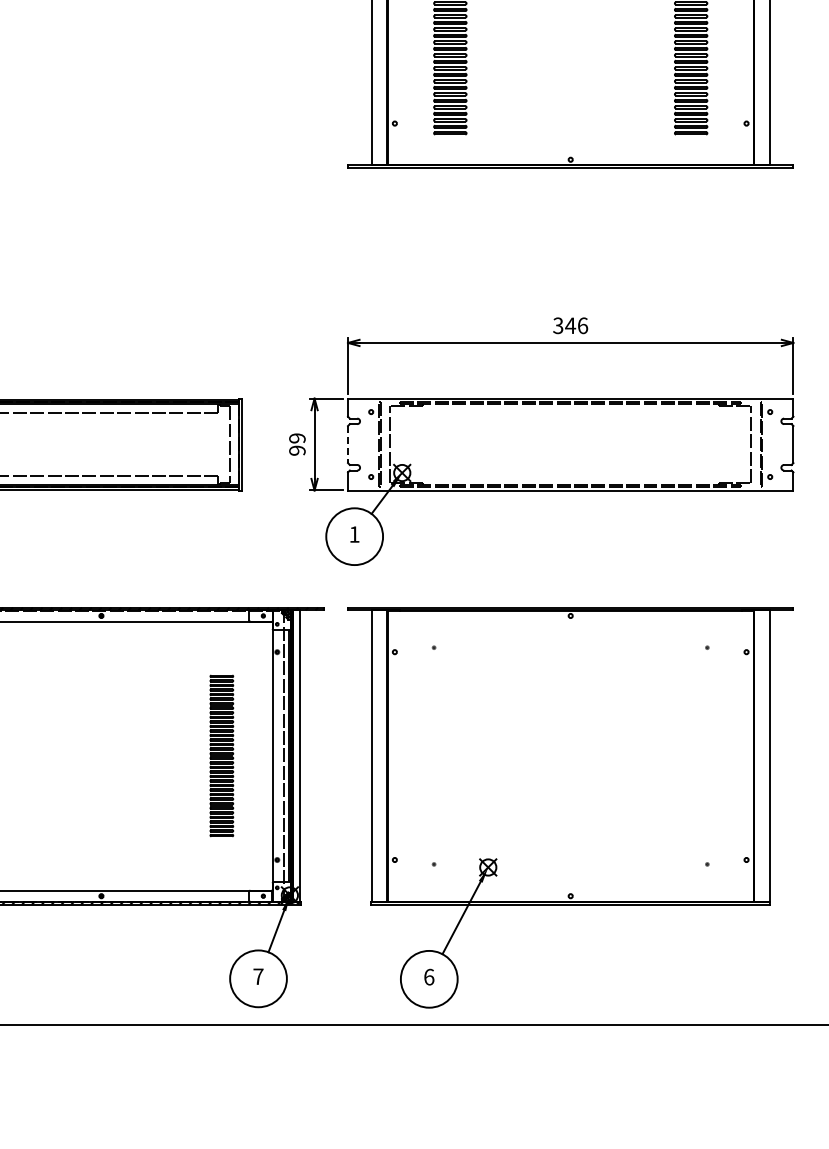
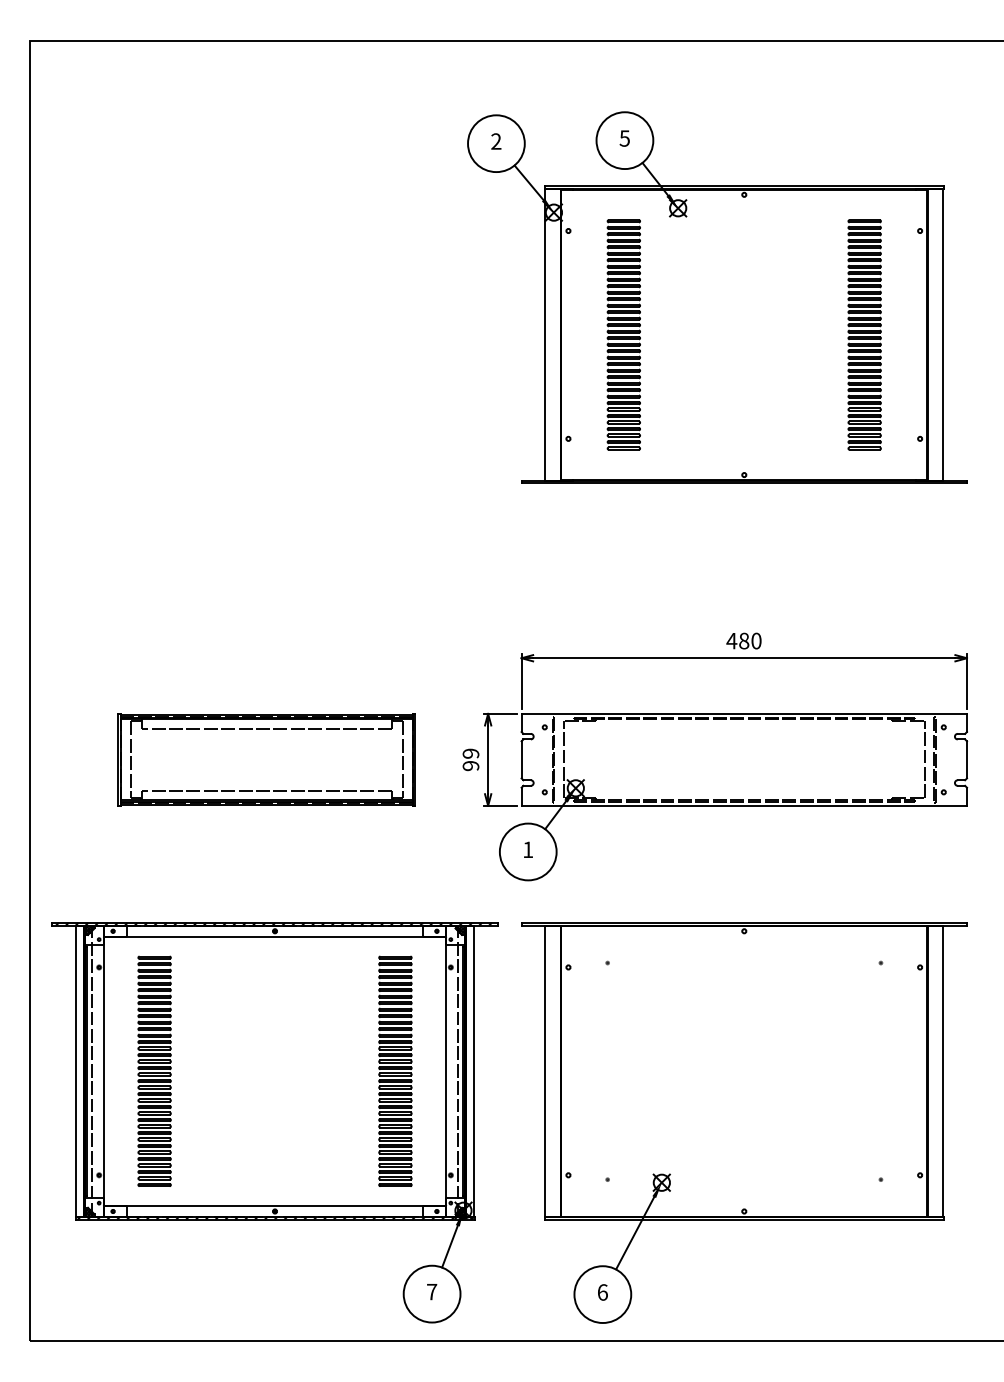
text: (569, 325) -> (743, 640), 346 -> 480
line: (347, 444) -> (521, 759), dashed -> solid
part: (221, 755) -> (395, 1070), size x1.43

